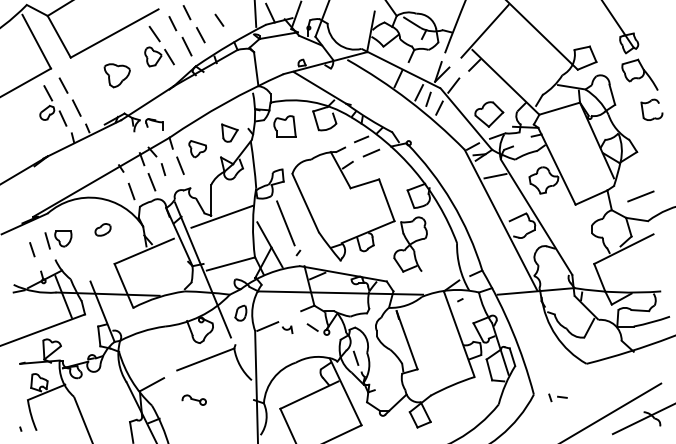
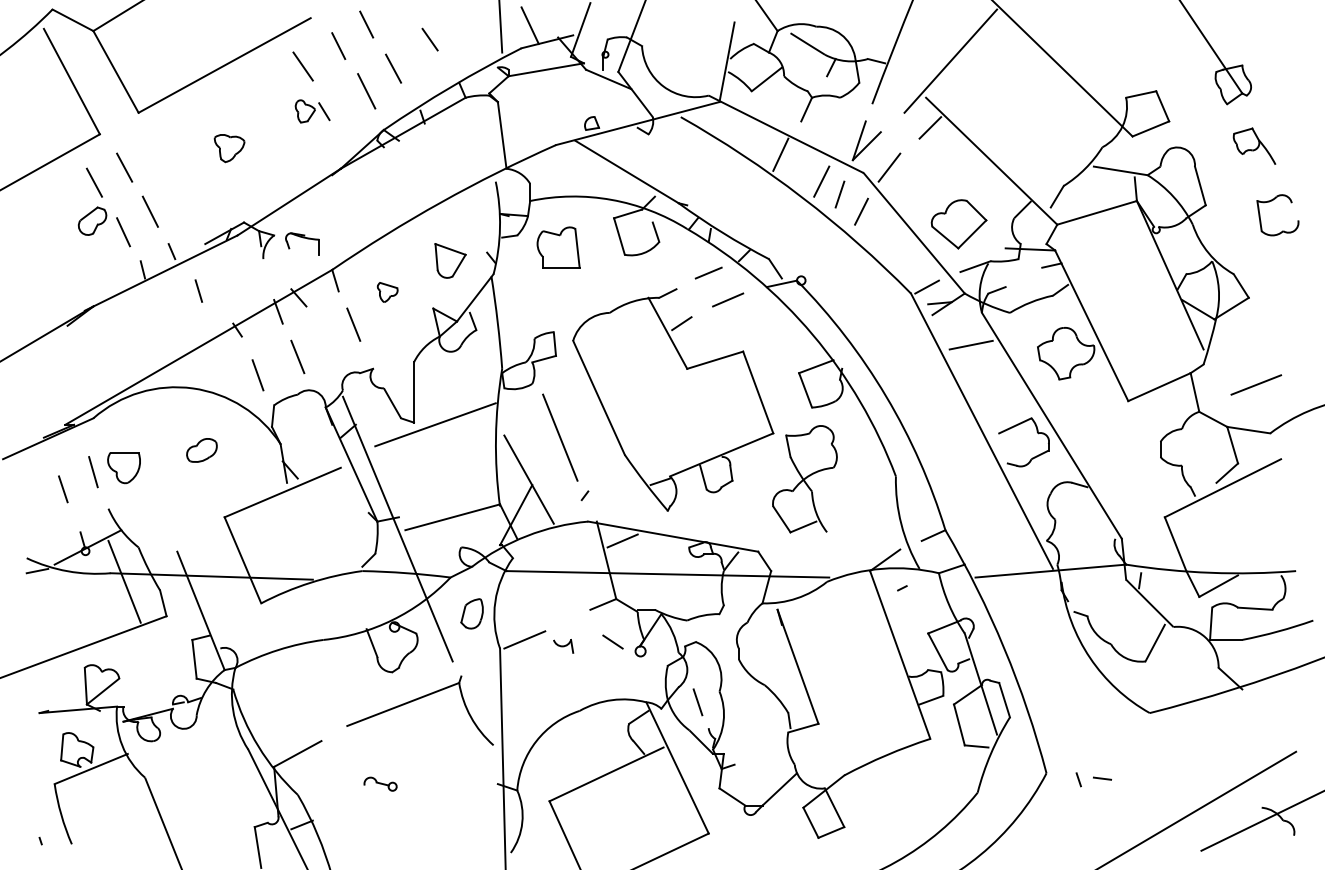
part: (159, 56) -> (312, 110), size x0.6
part: (639, 74) -> (1253, 145), size x0.6
part: (116, 75) -> (228, 147), size x0.6
part: (197, 149) -> (387, 292), size x0.6
line: (163, 169) -> (198, 290), moved
part: (193, 399) -> (379, 782), size x0.7

